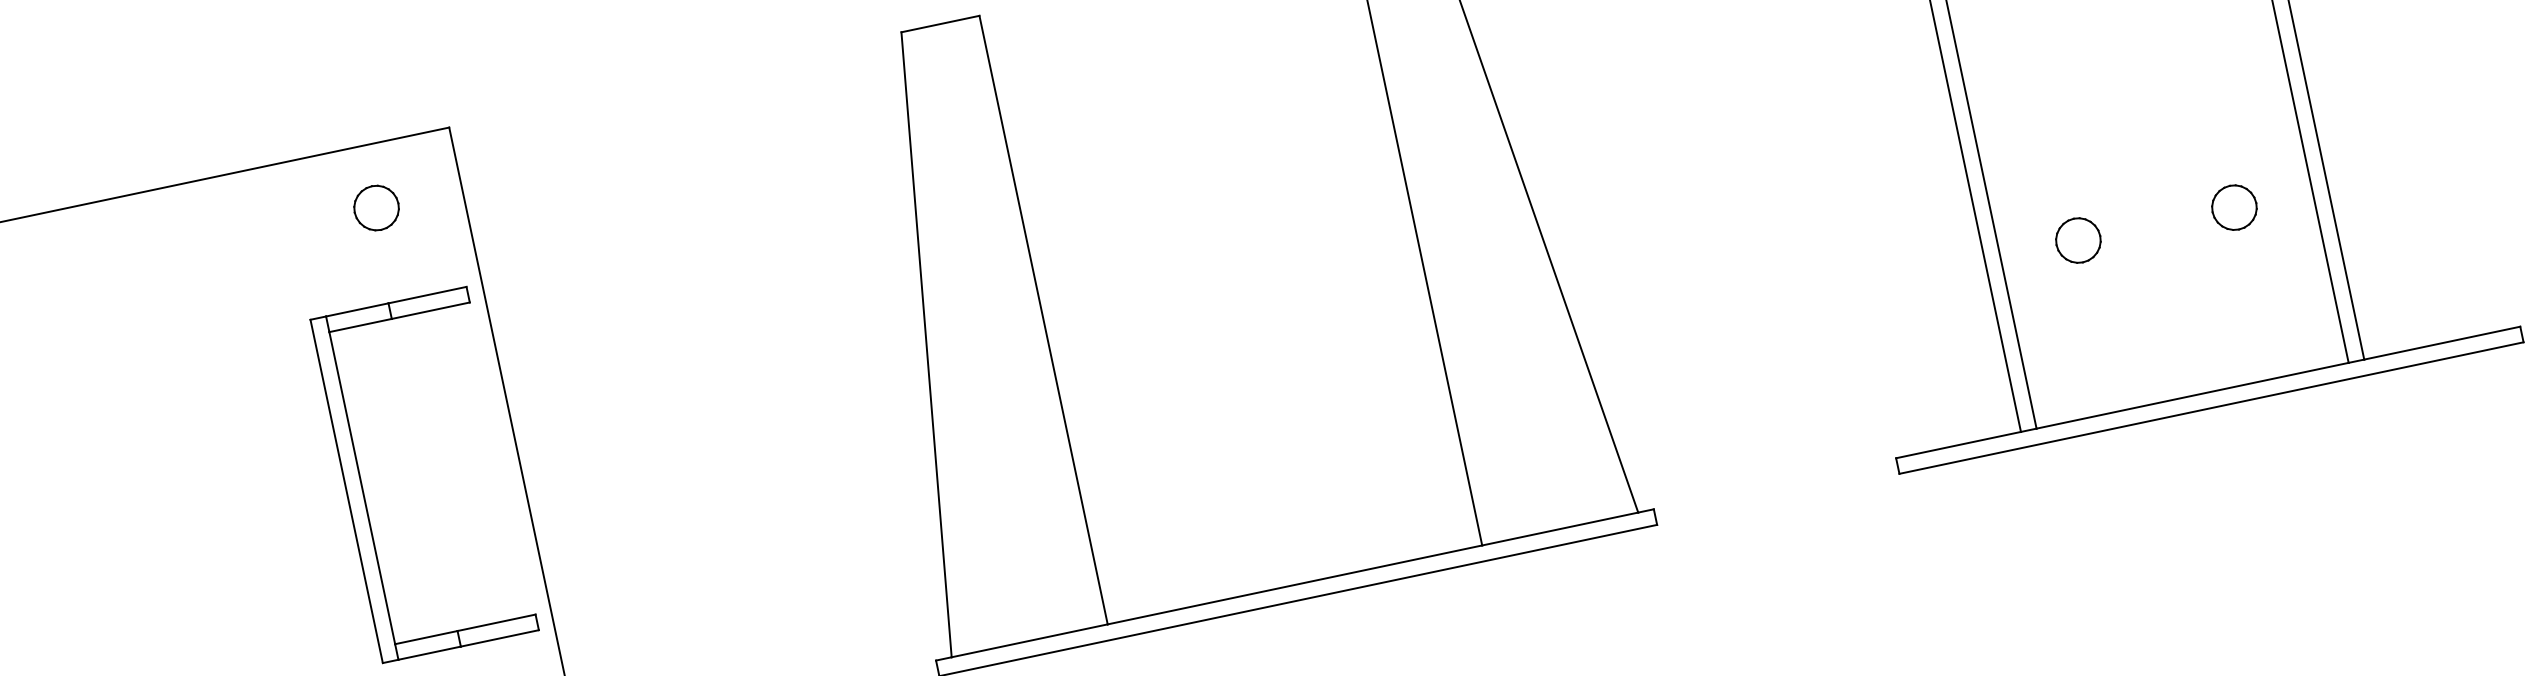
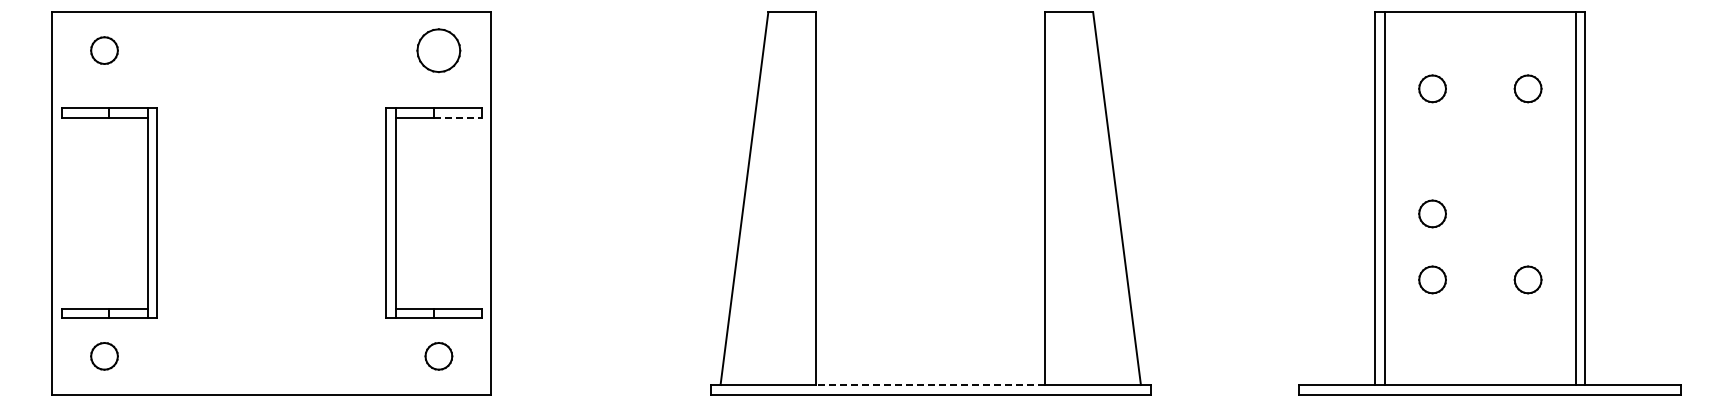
part: (2055, 132) -> (1432, 213), added
part: (375, 208) -> (438, 50), size x1.6
line: (431, 310) -> (458, 117), solid -> dashed
line: (1294, 585) -> (930, 385), solid -> dashed

